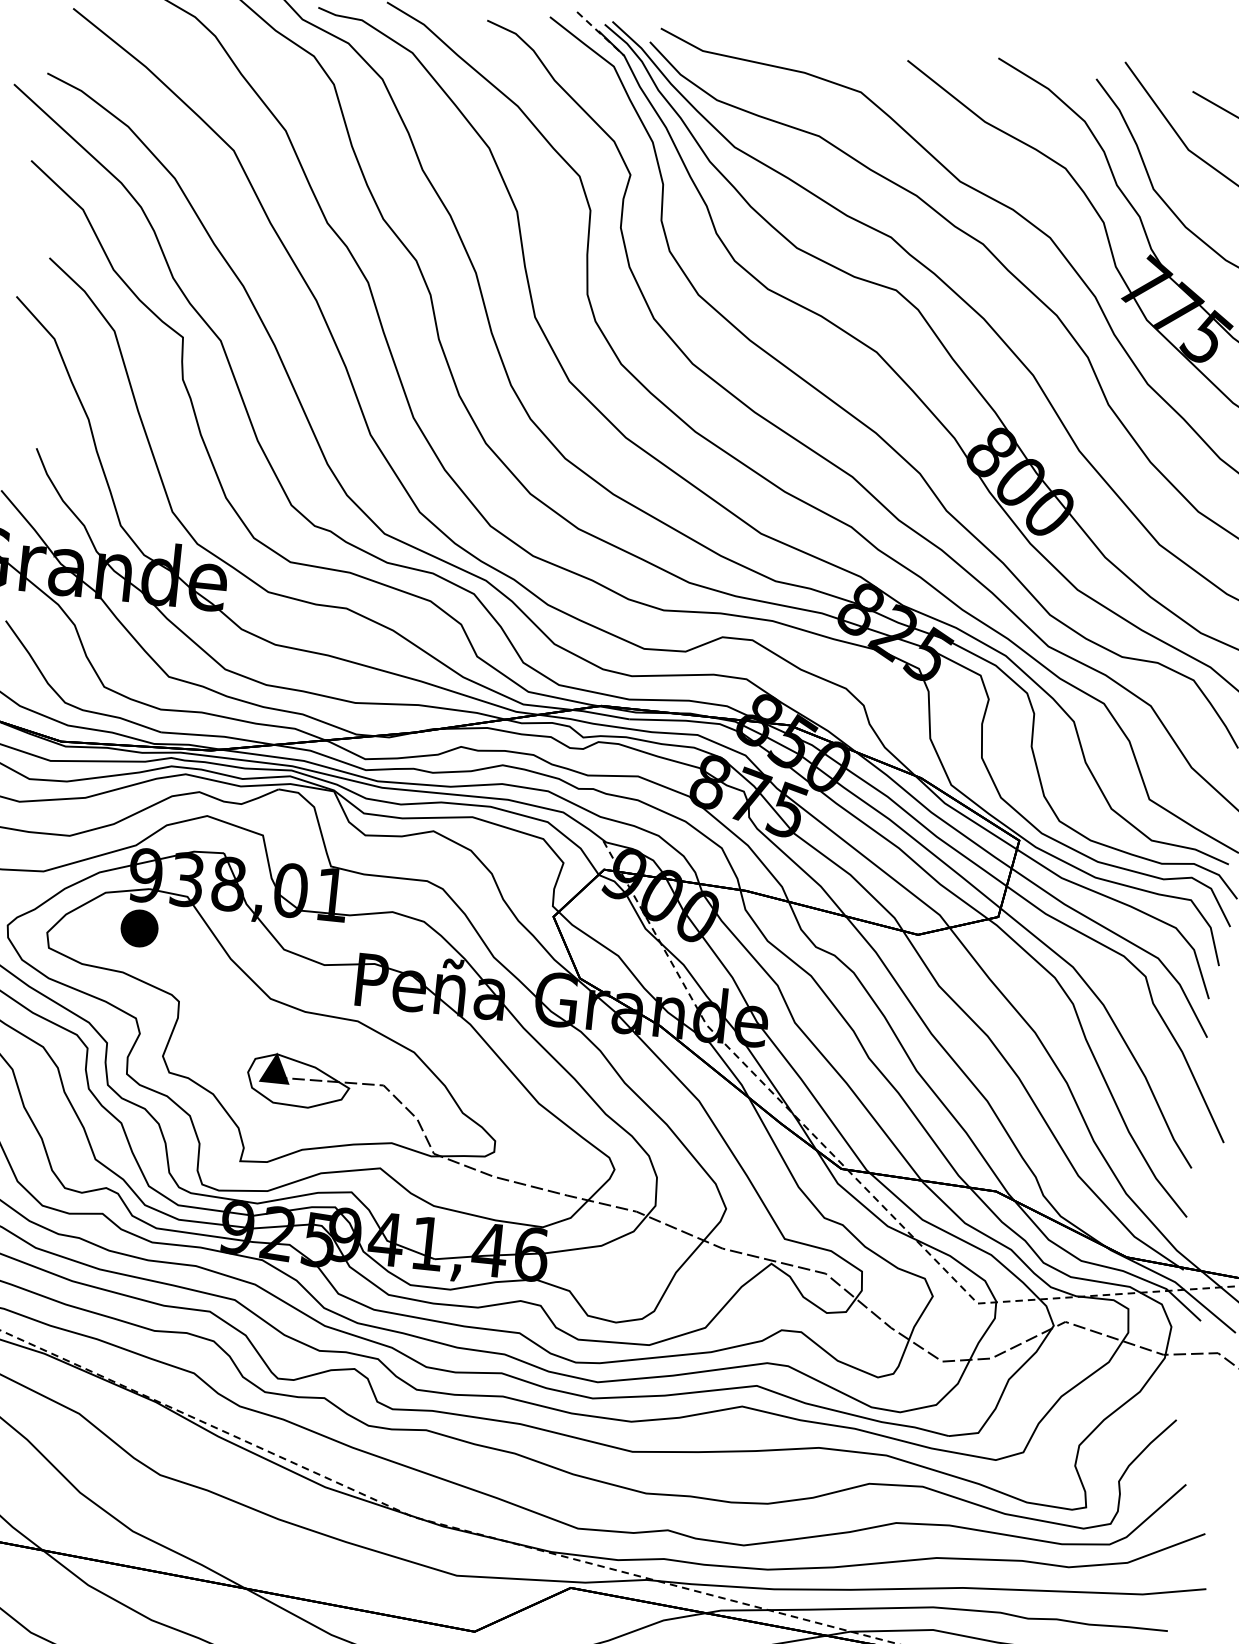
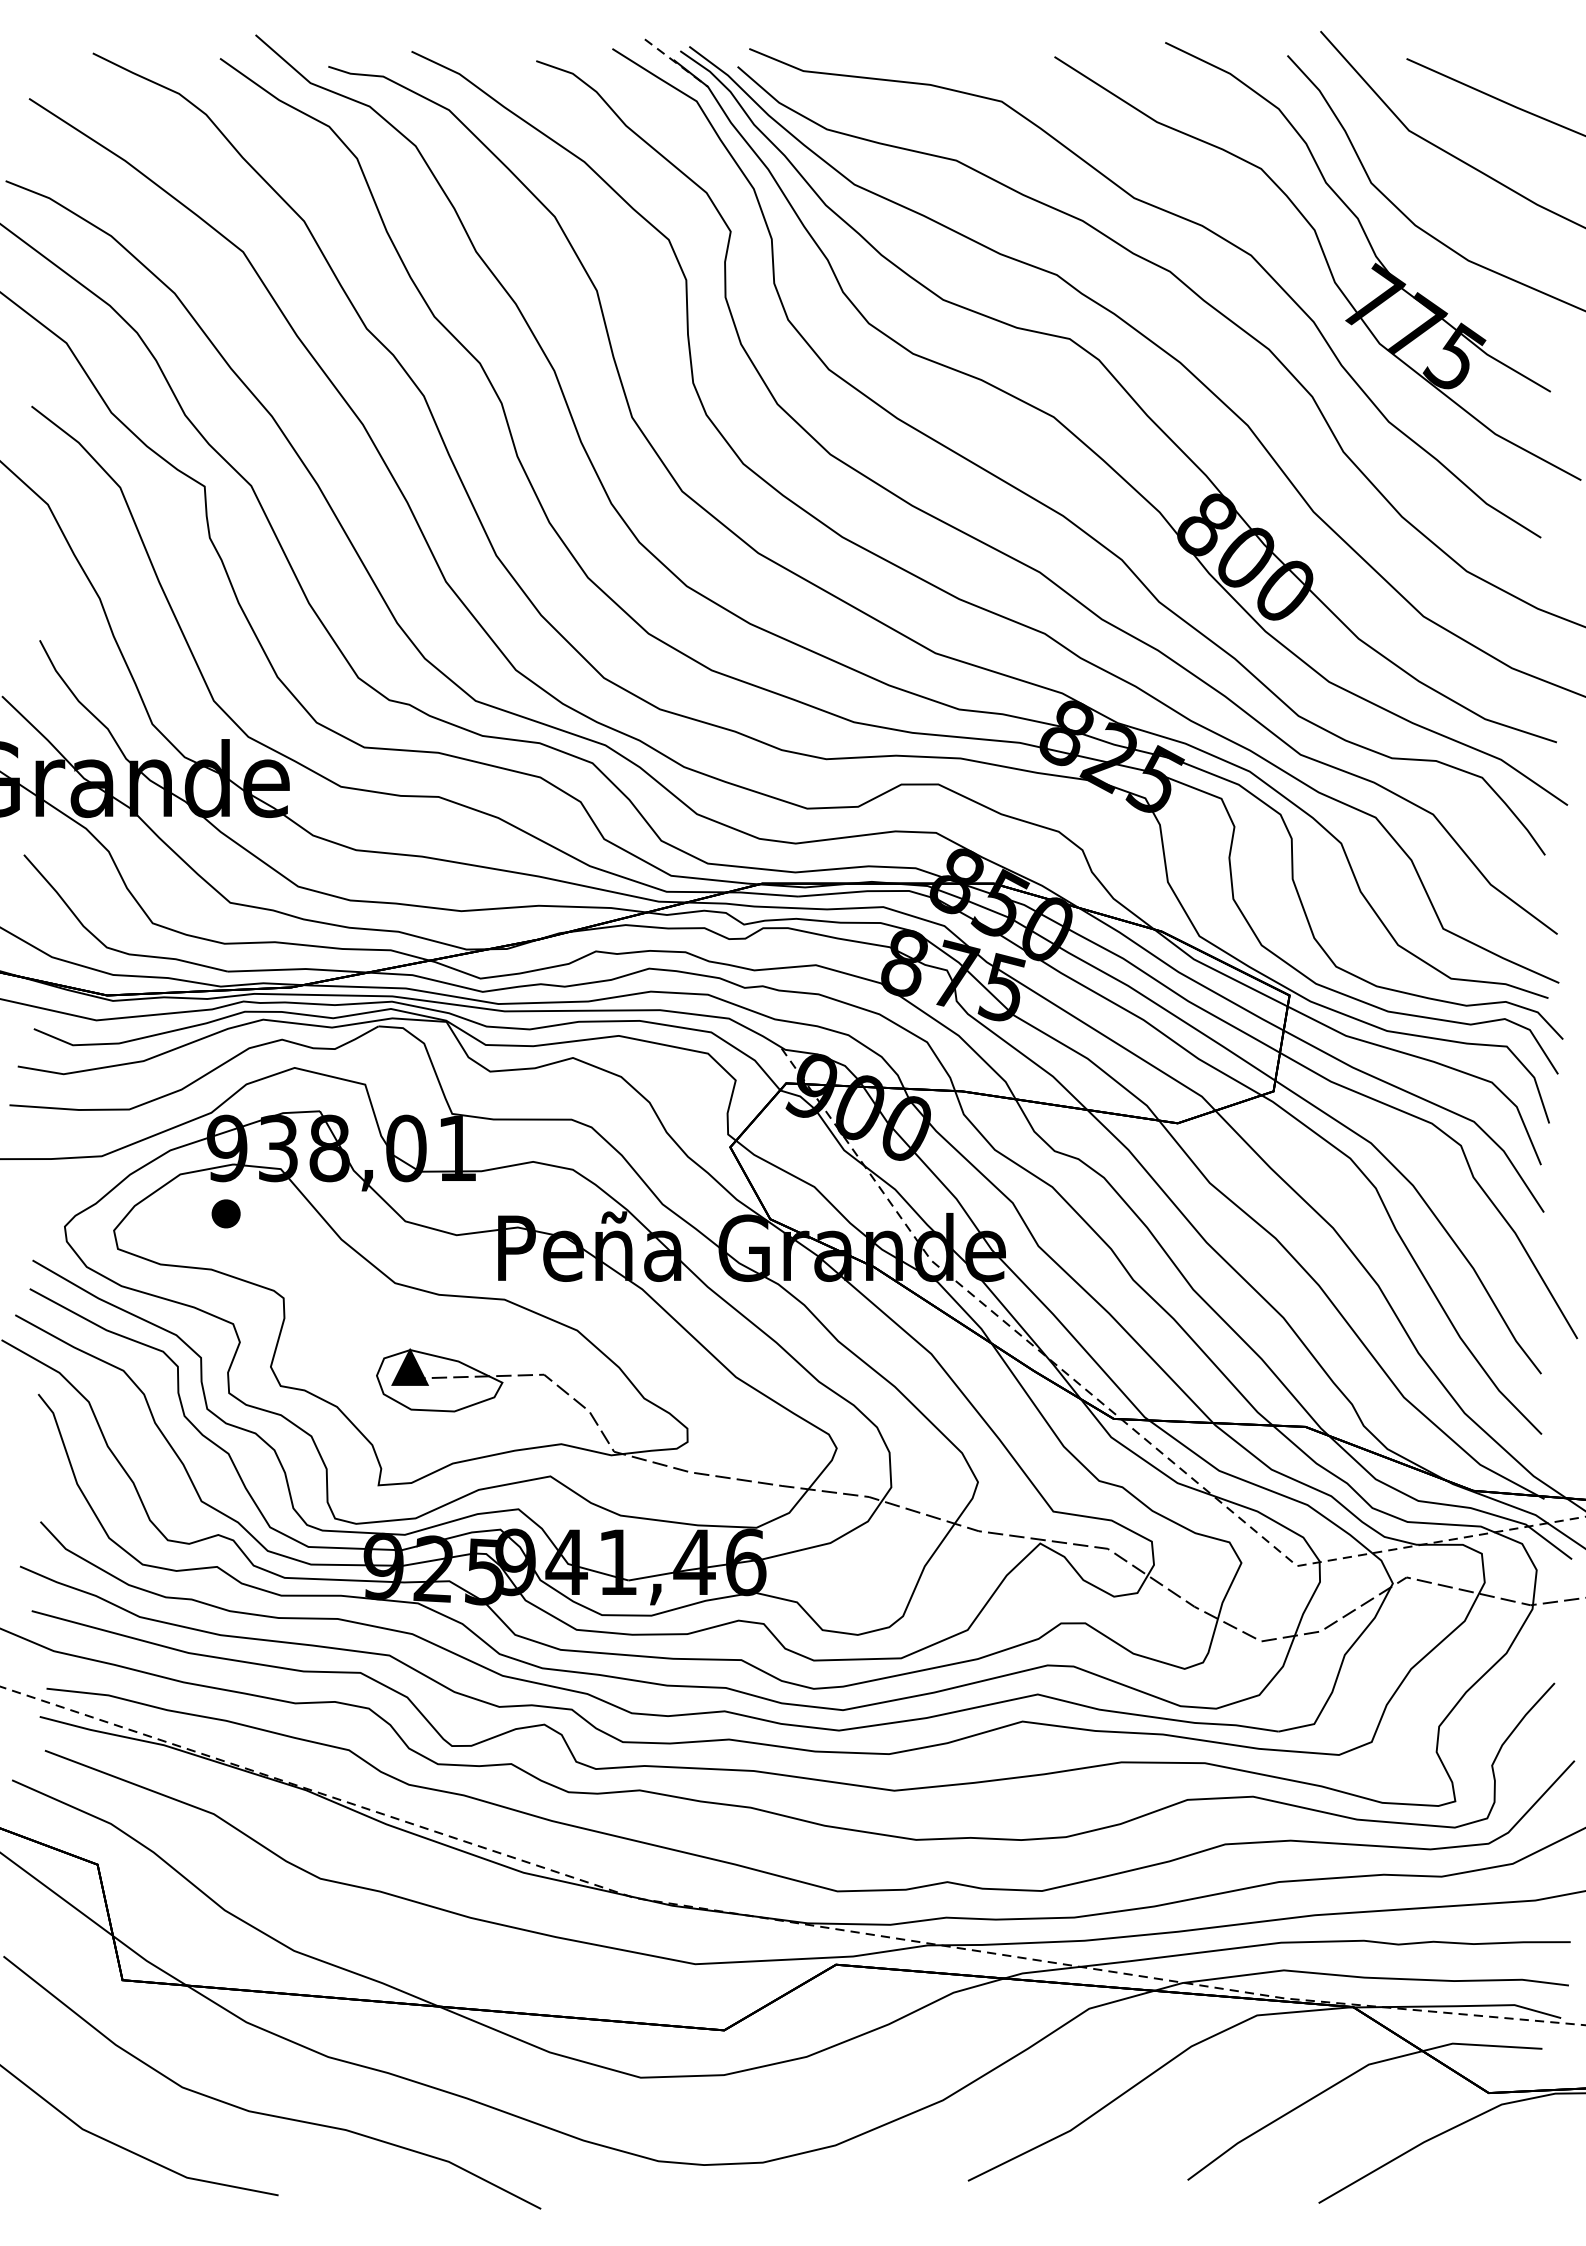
part: (138, 928) -> (225, 1213), size x0.62

